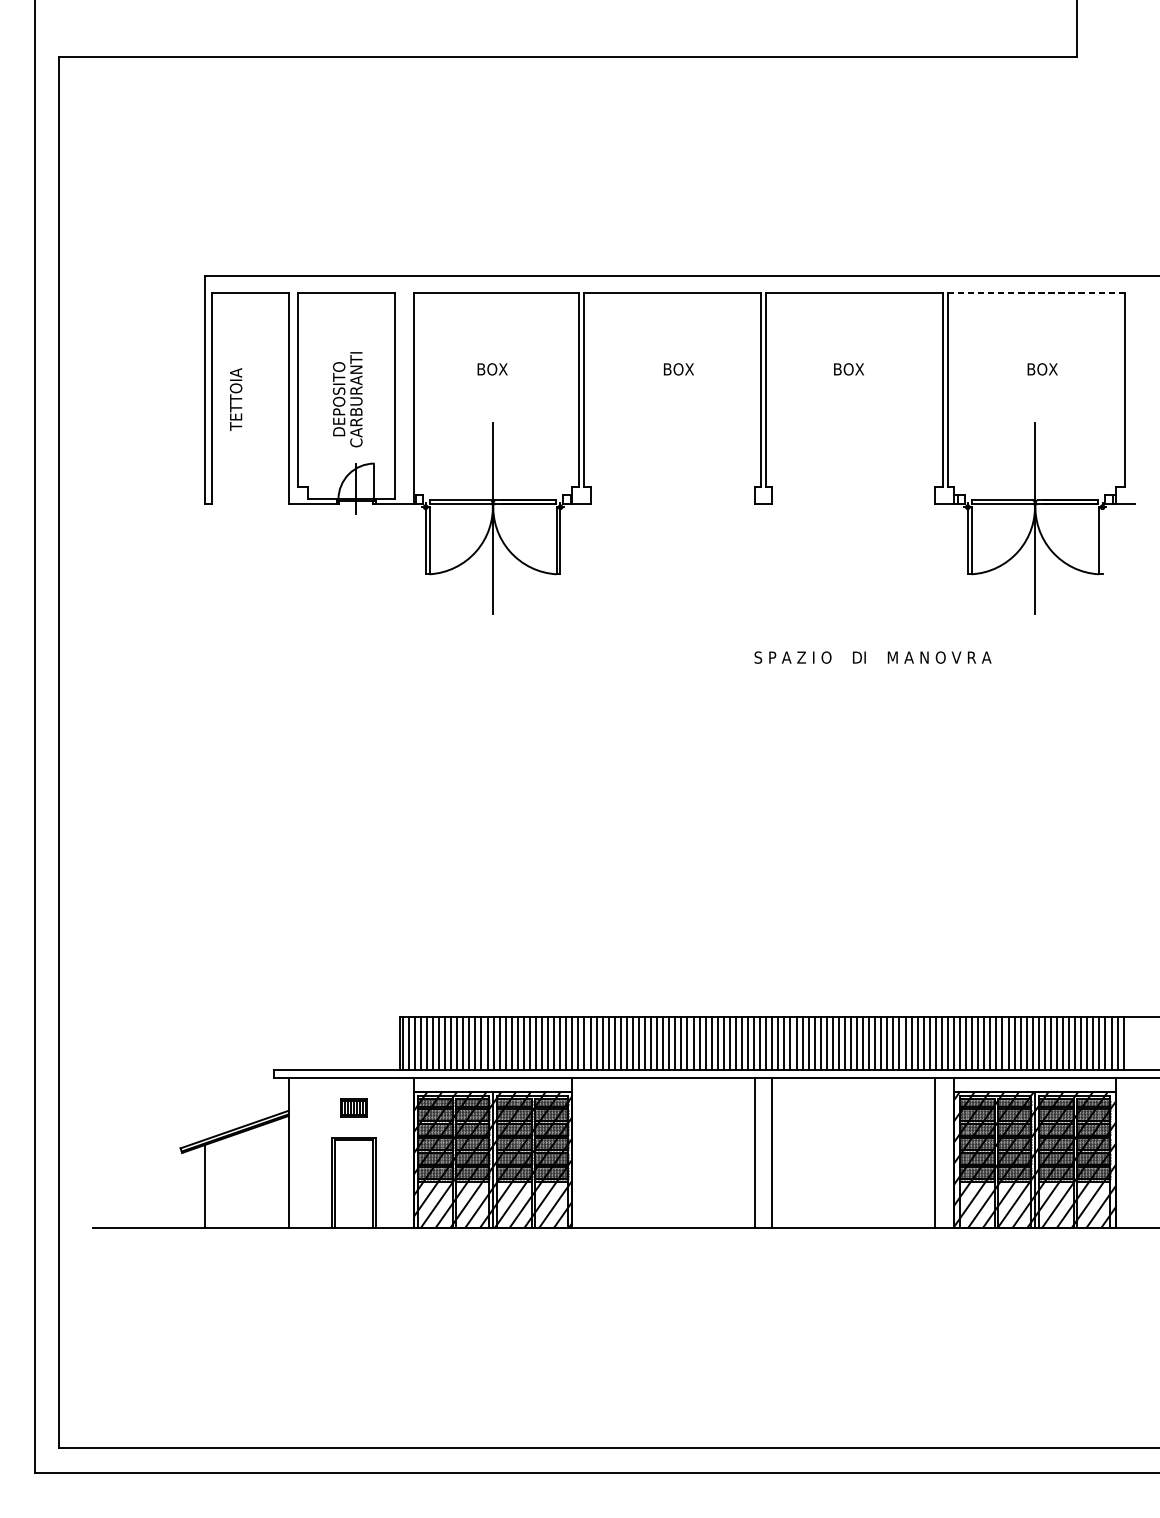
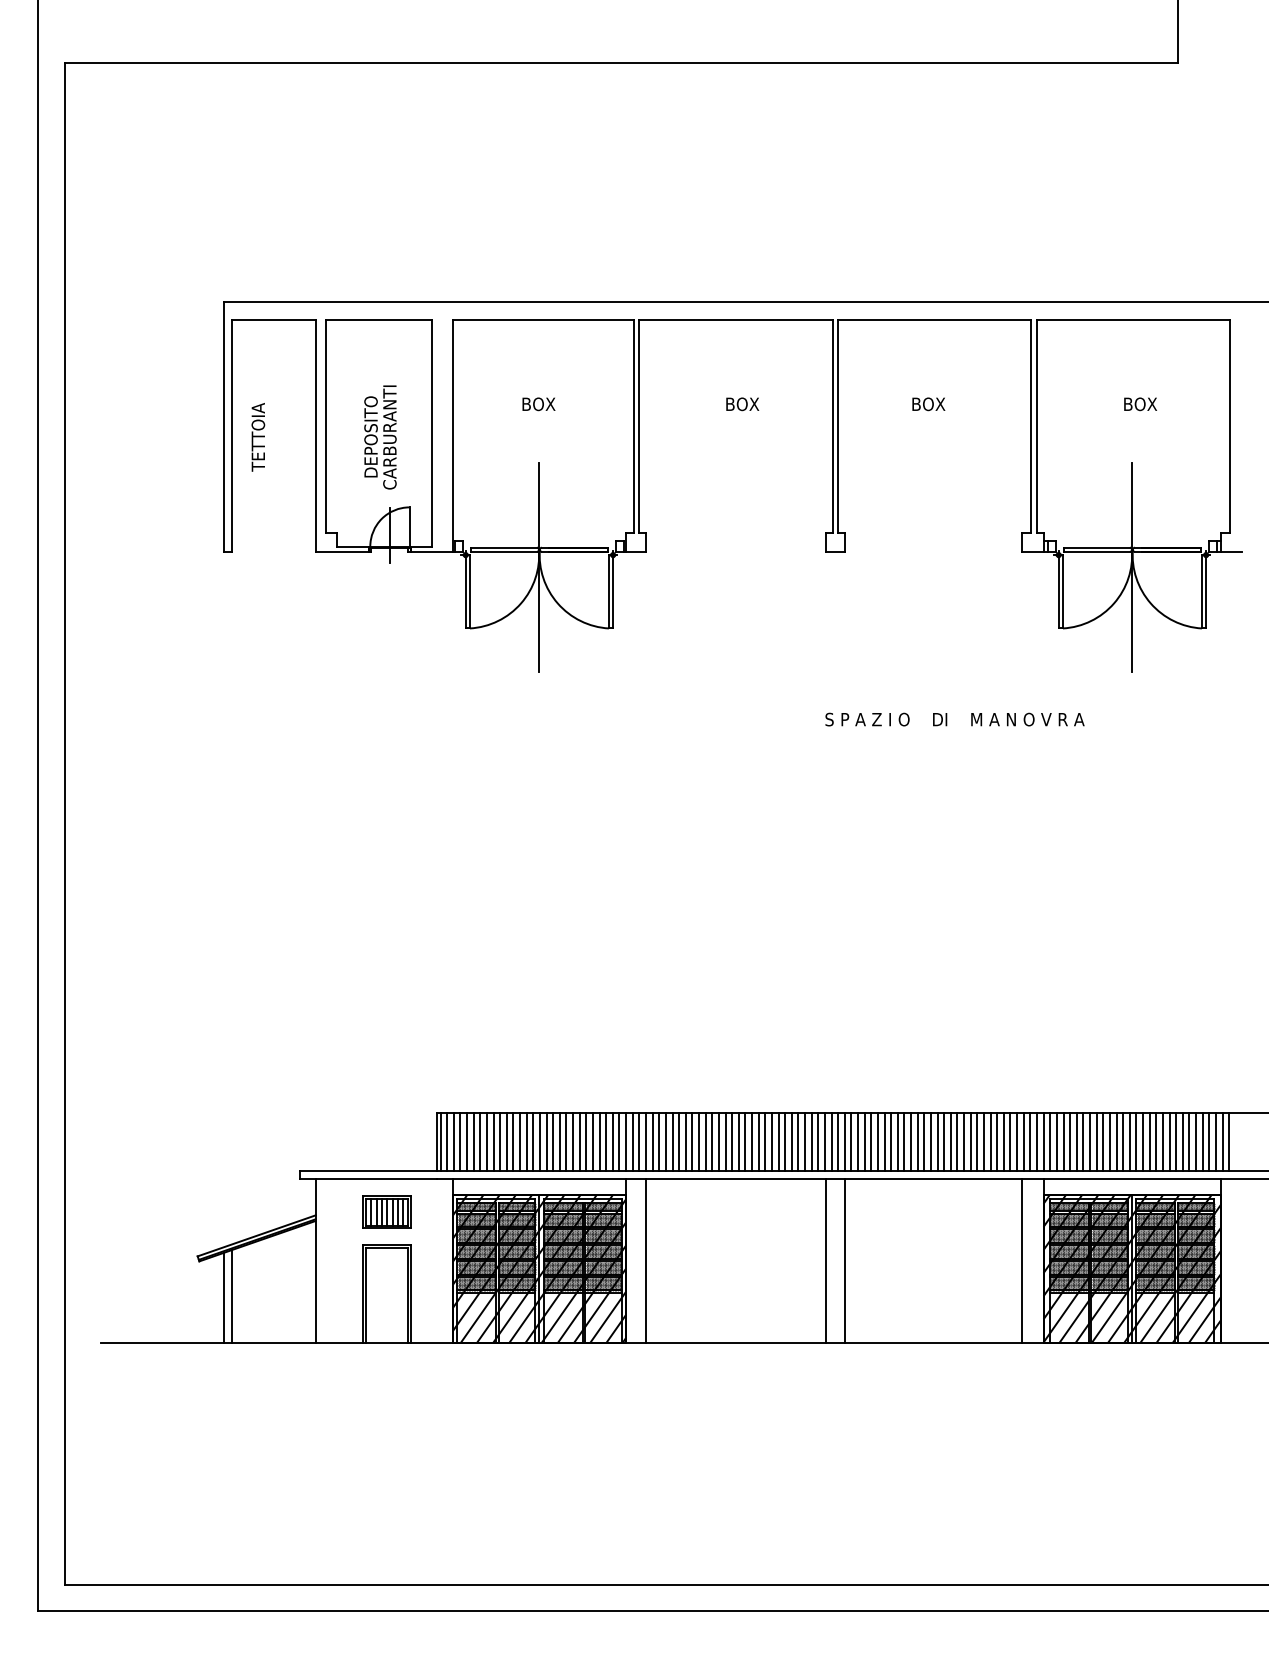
line: (1036, 292) -> (1133, 320), dashed -> solid
line: (1102, 540) -> (1206, 591), added
part: (353, 1107) -> (386, 1211), size x1.67
line: (590, 1153) -> (645, 1261), added
line: (212, 1185) -> (232, 1296), added

